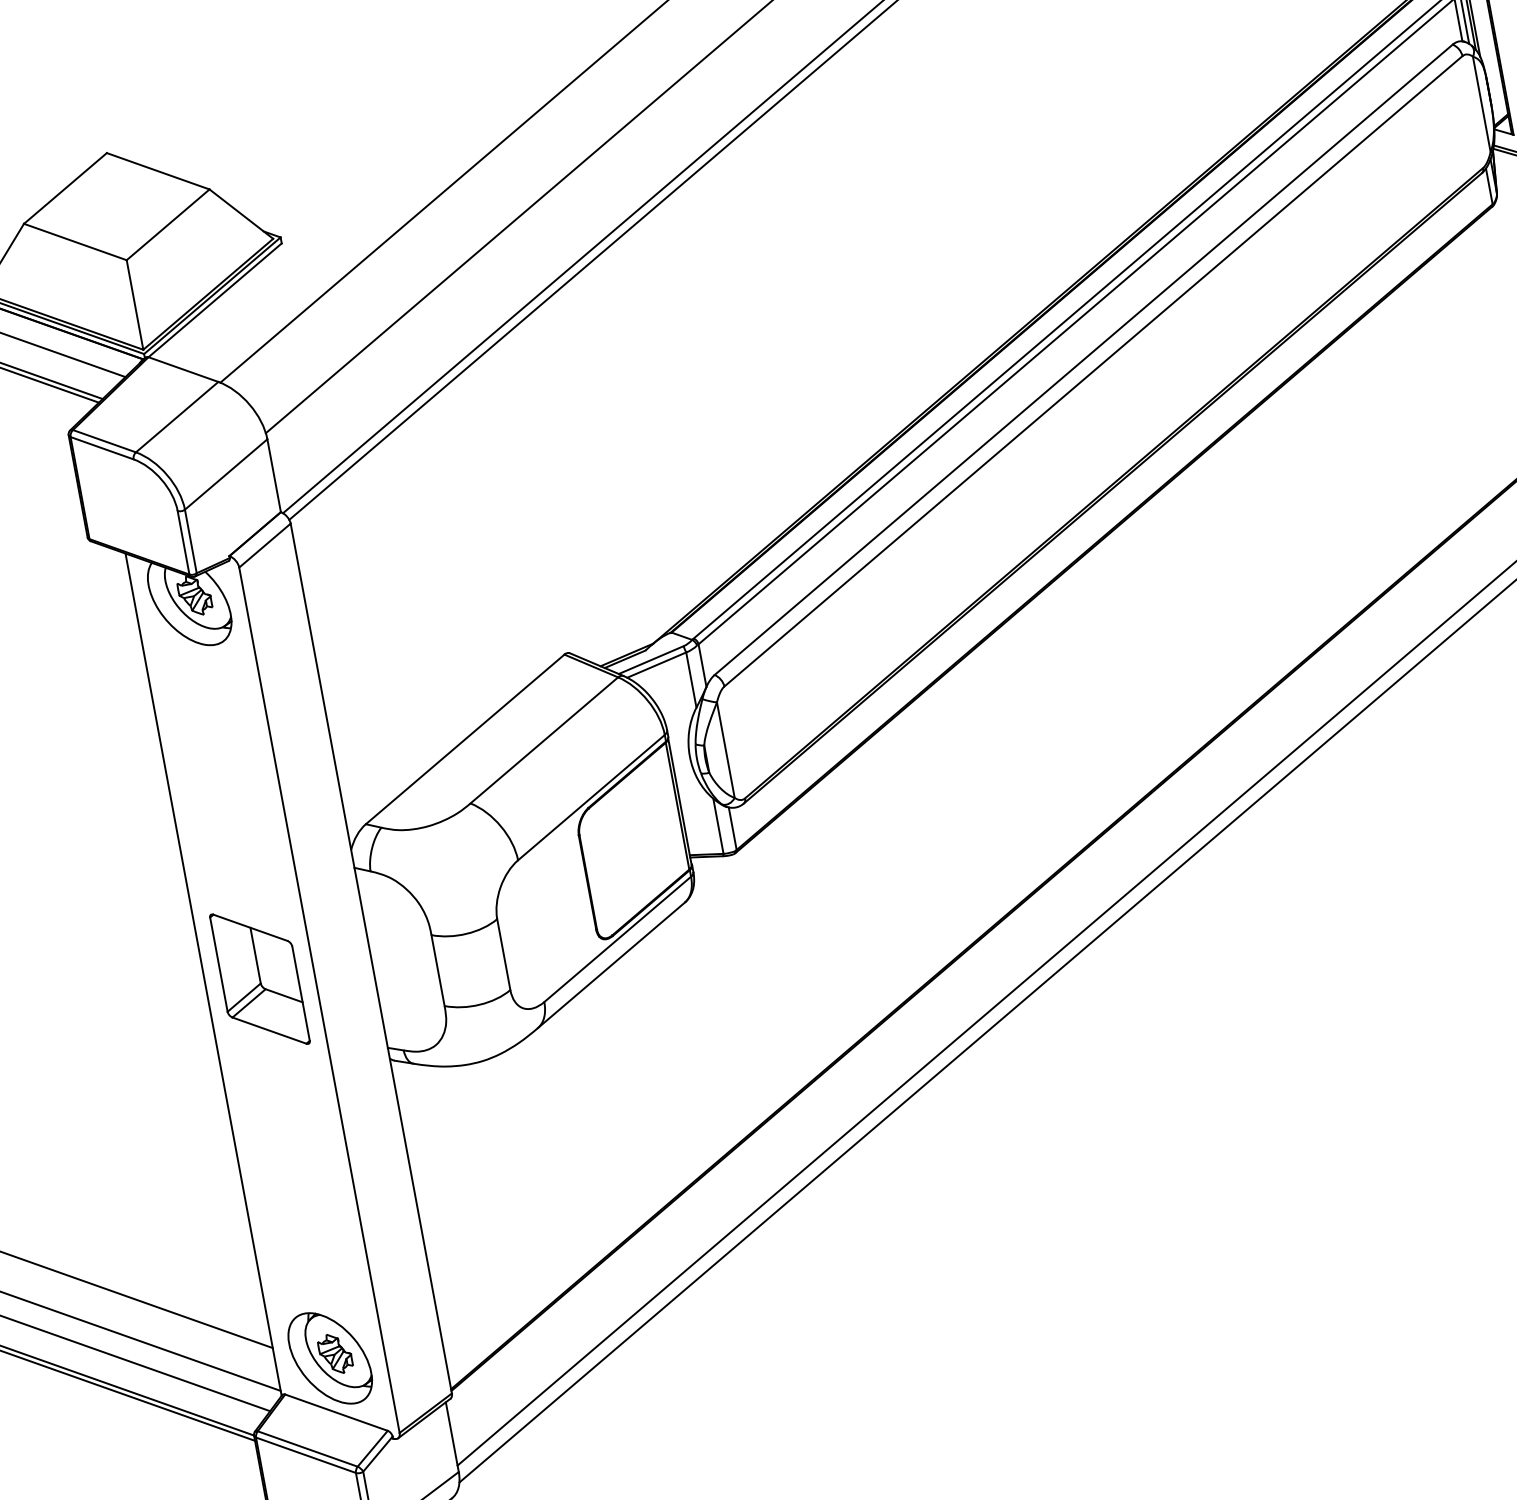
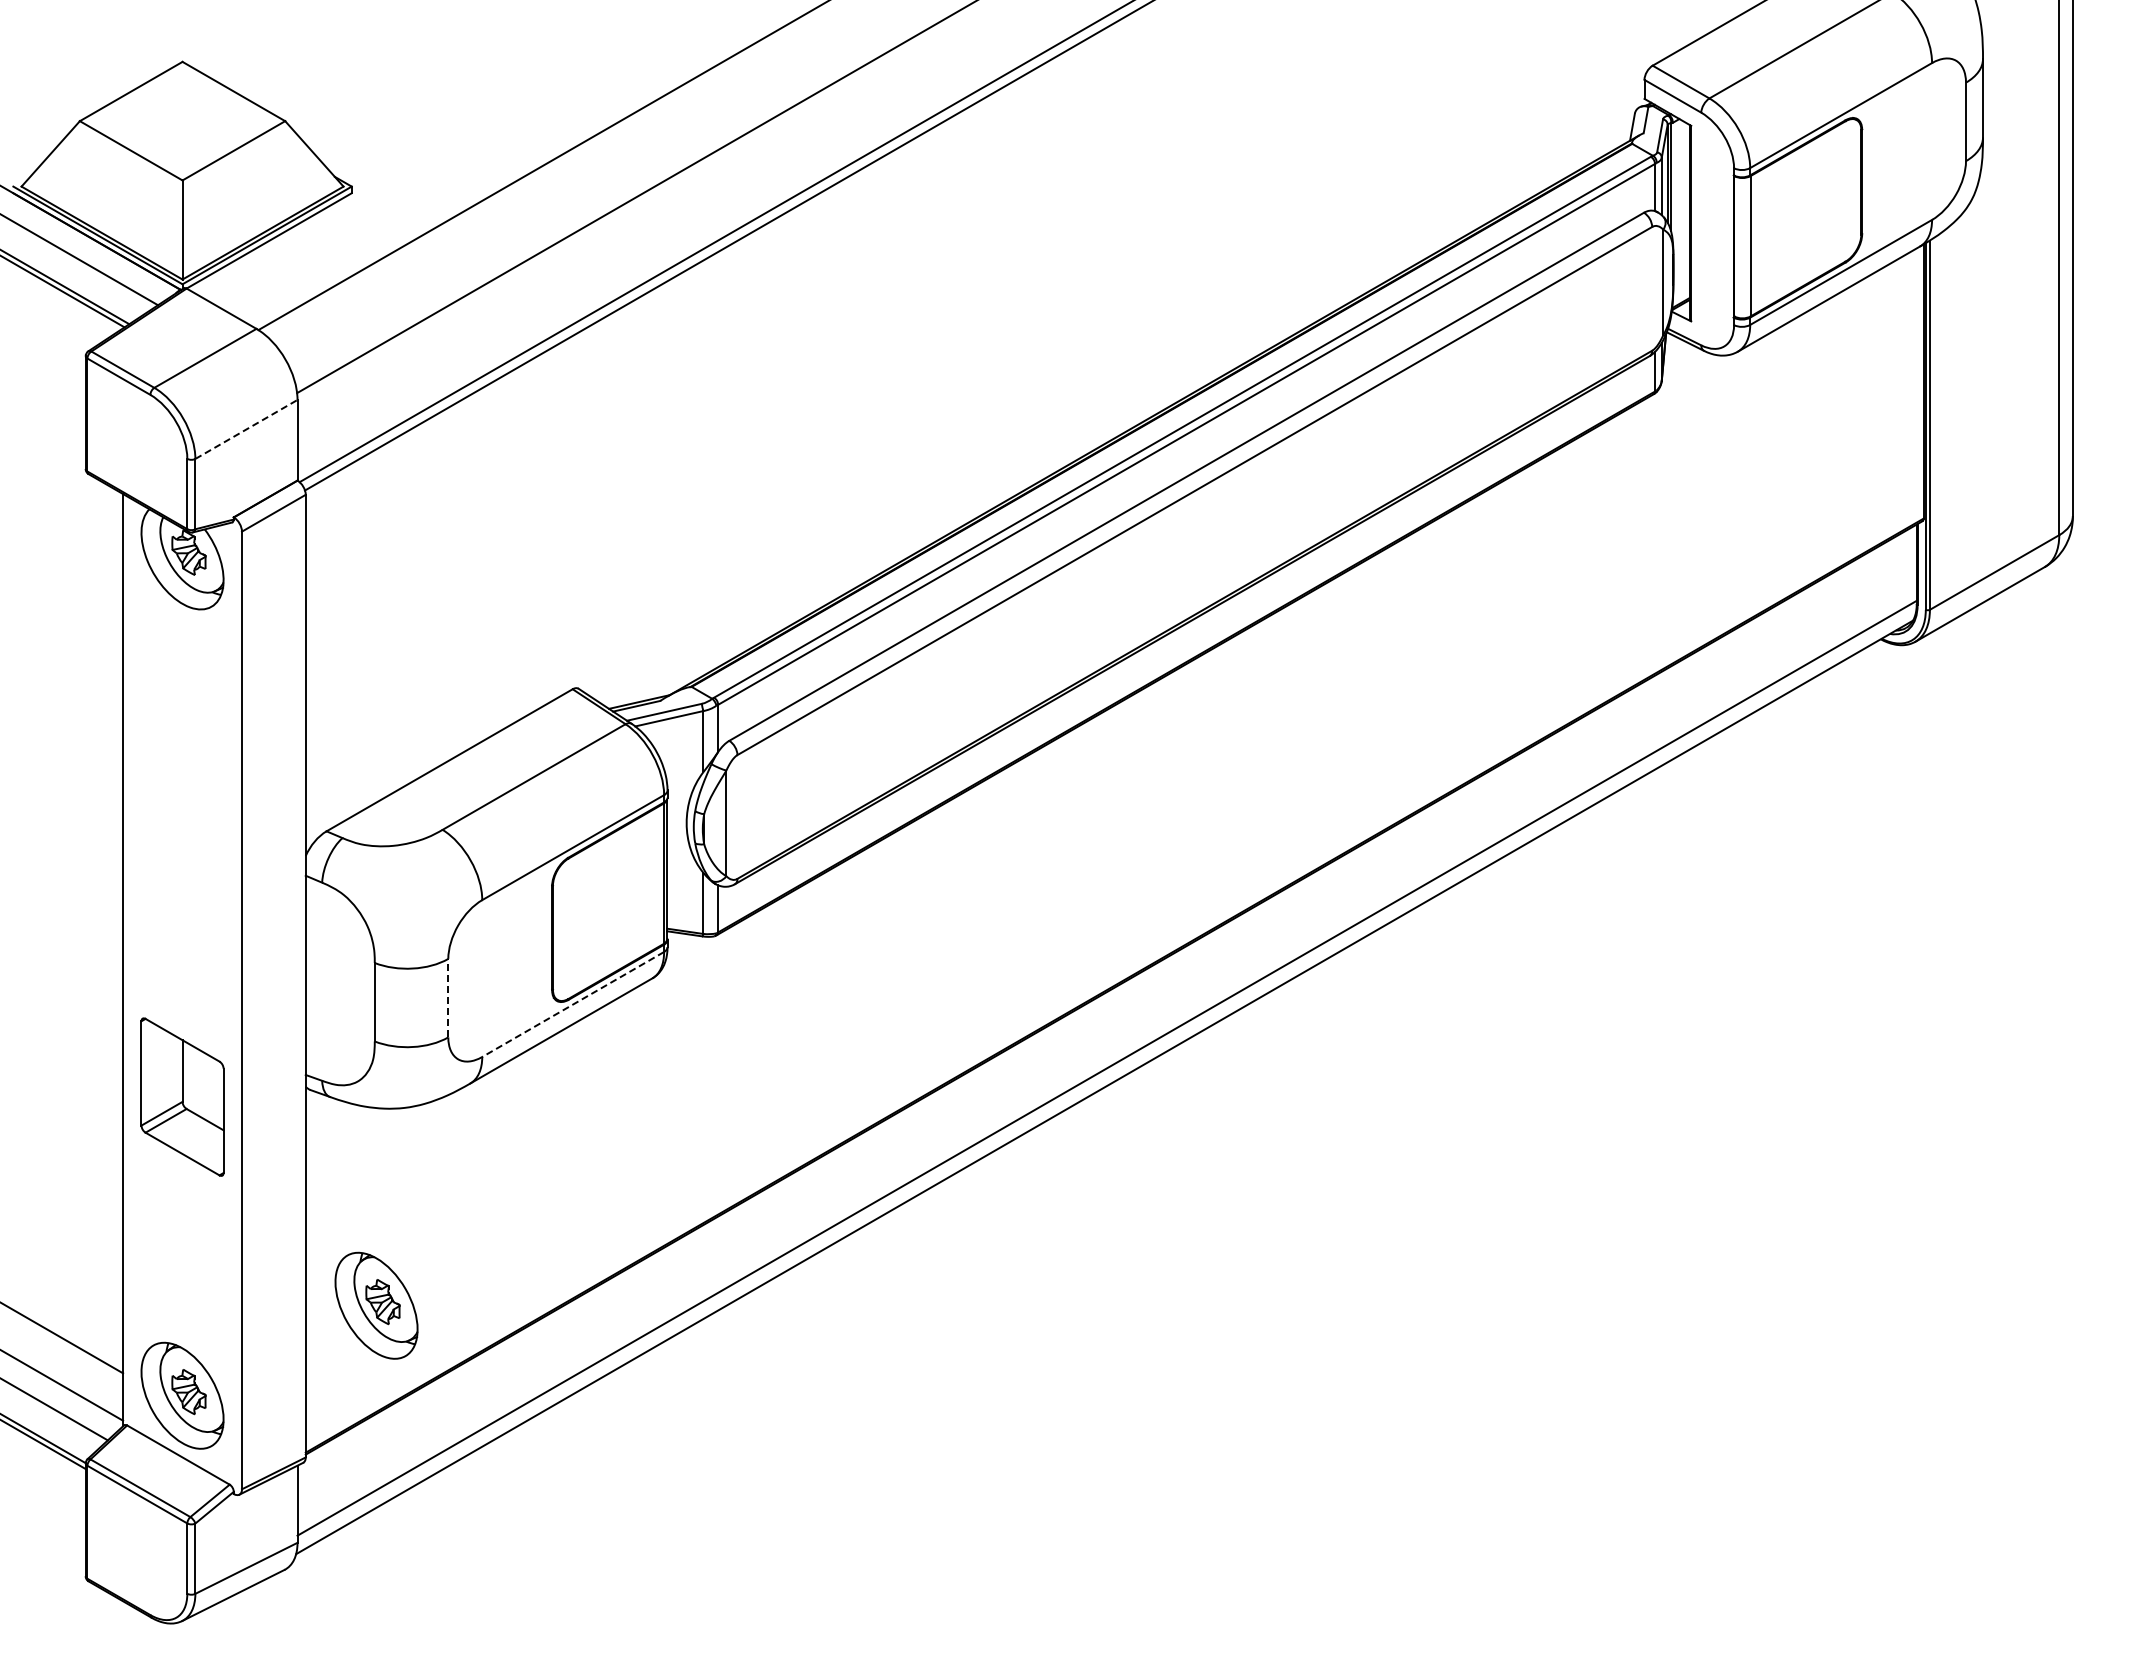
line: (226, 474) -> (246, 429), solid -> dashed
line: (617, 939) -> (572, 1004), solid -> dashed
line: (503, 953) -> (448, 997), solid -> dashed
part: (259, 978) -> (182, 1096), moved
part: (490, 1244) -> (376, 1305), added

